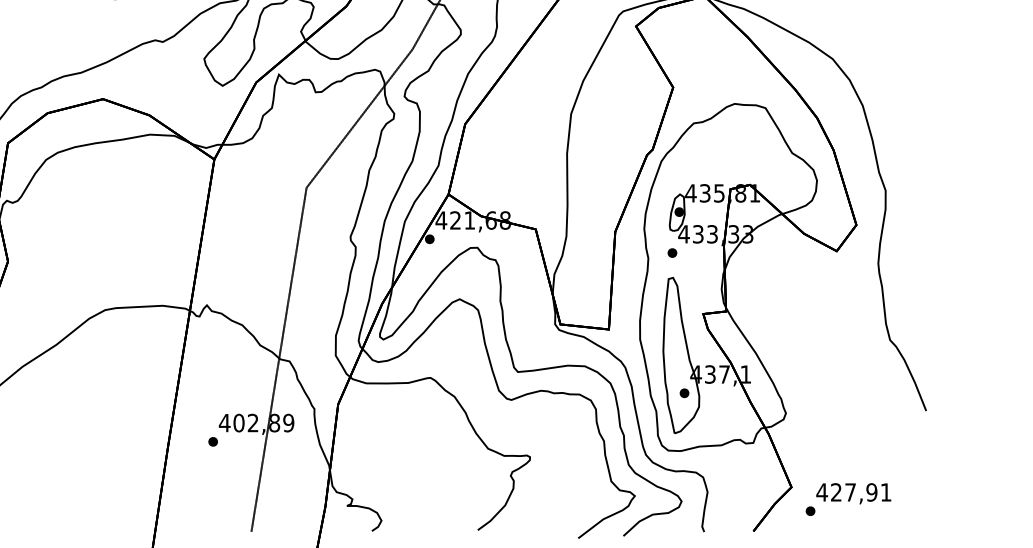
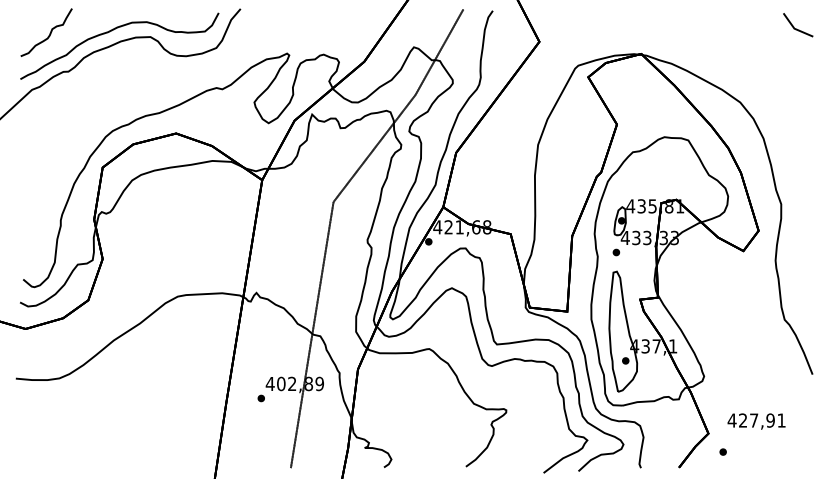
text: (853, 493) -> (756, 421), moved

